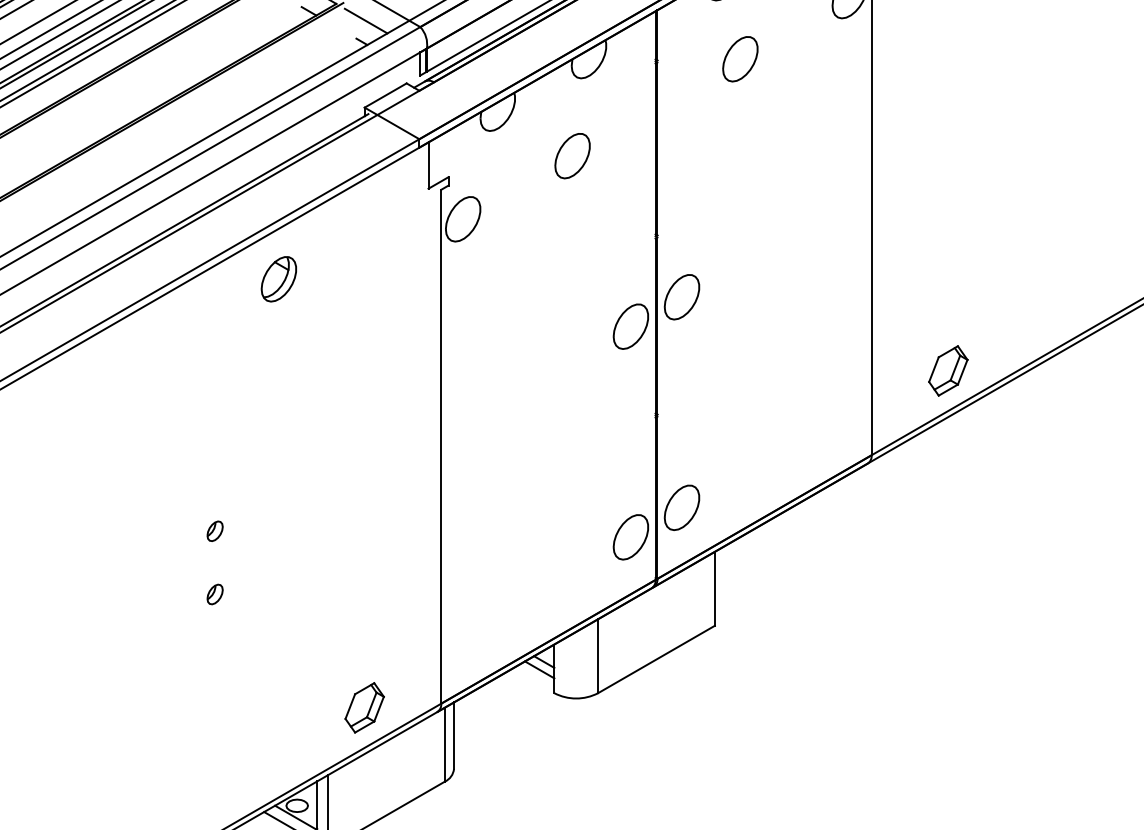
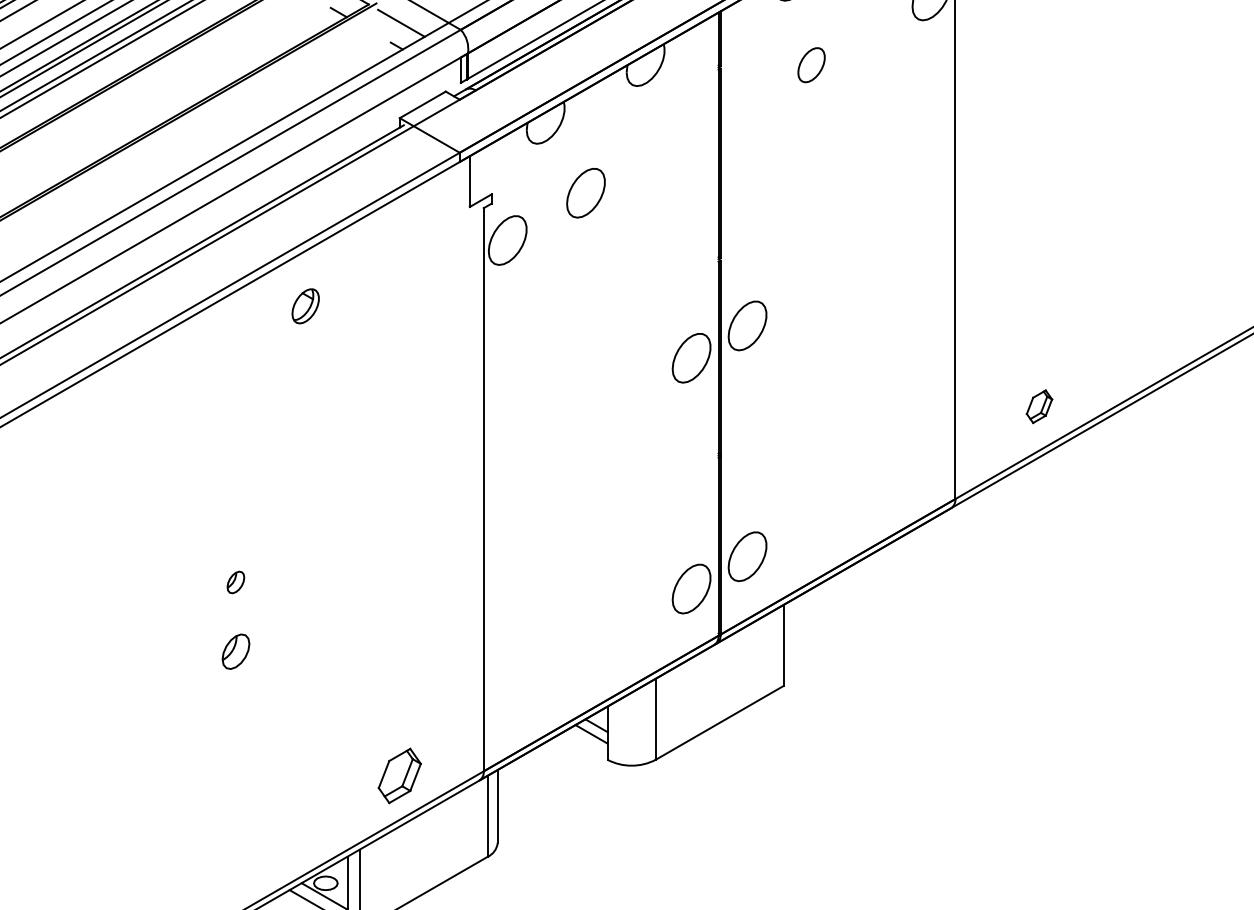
part: (740, 59) -> (811, 65), size x0.7
part: (572, 156) -> (585, 193), moved
part: (278, 279) -> (305, 306), size x0.7
part: (948, 370) -> (1039, 406), size x0.6
part: (214, 594) -> (235, 651), size x1.6

